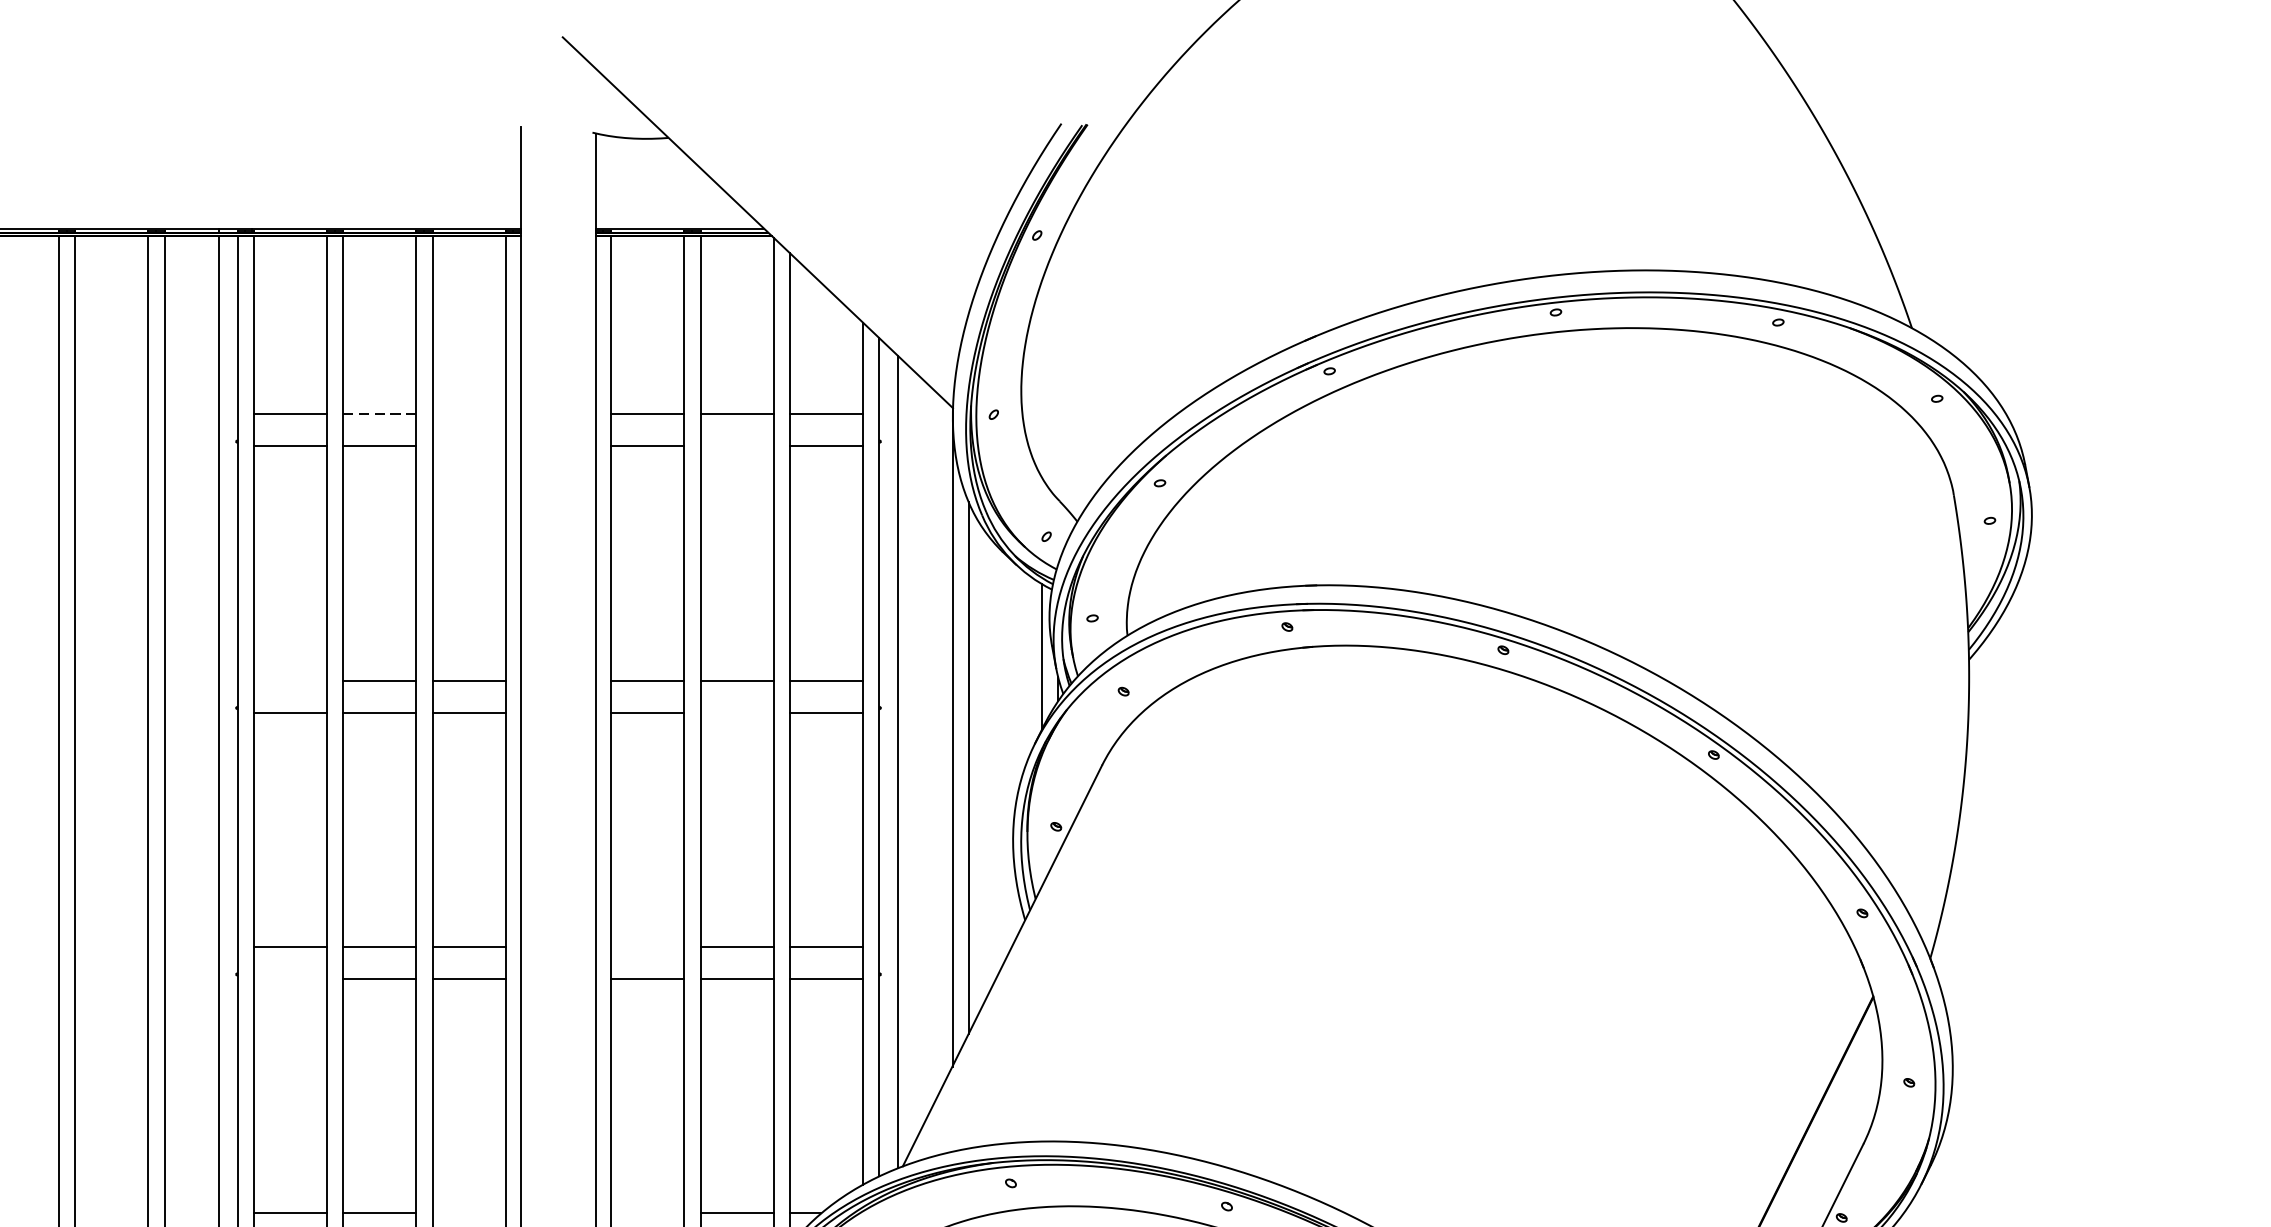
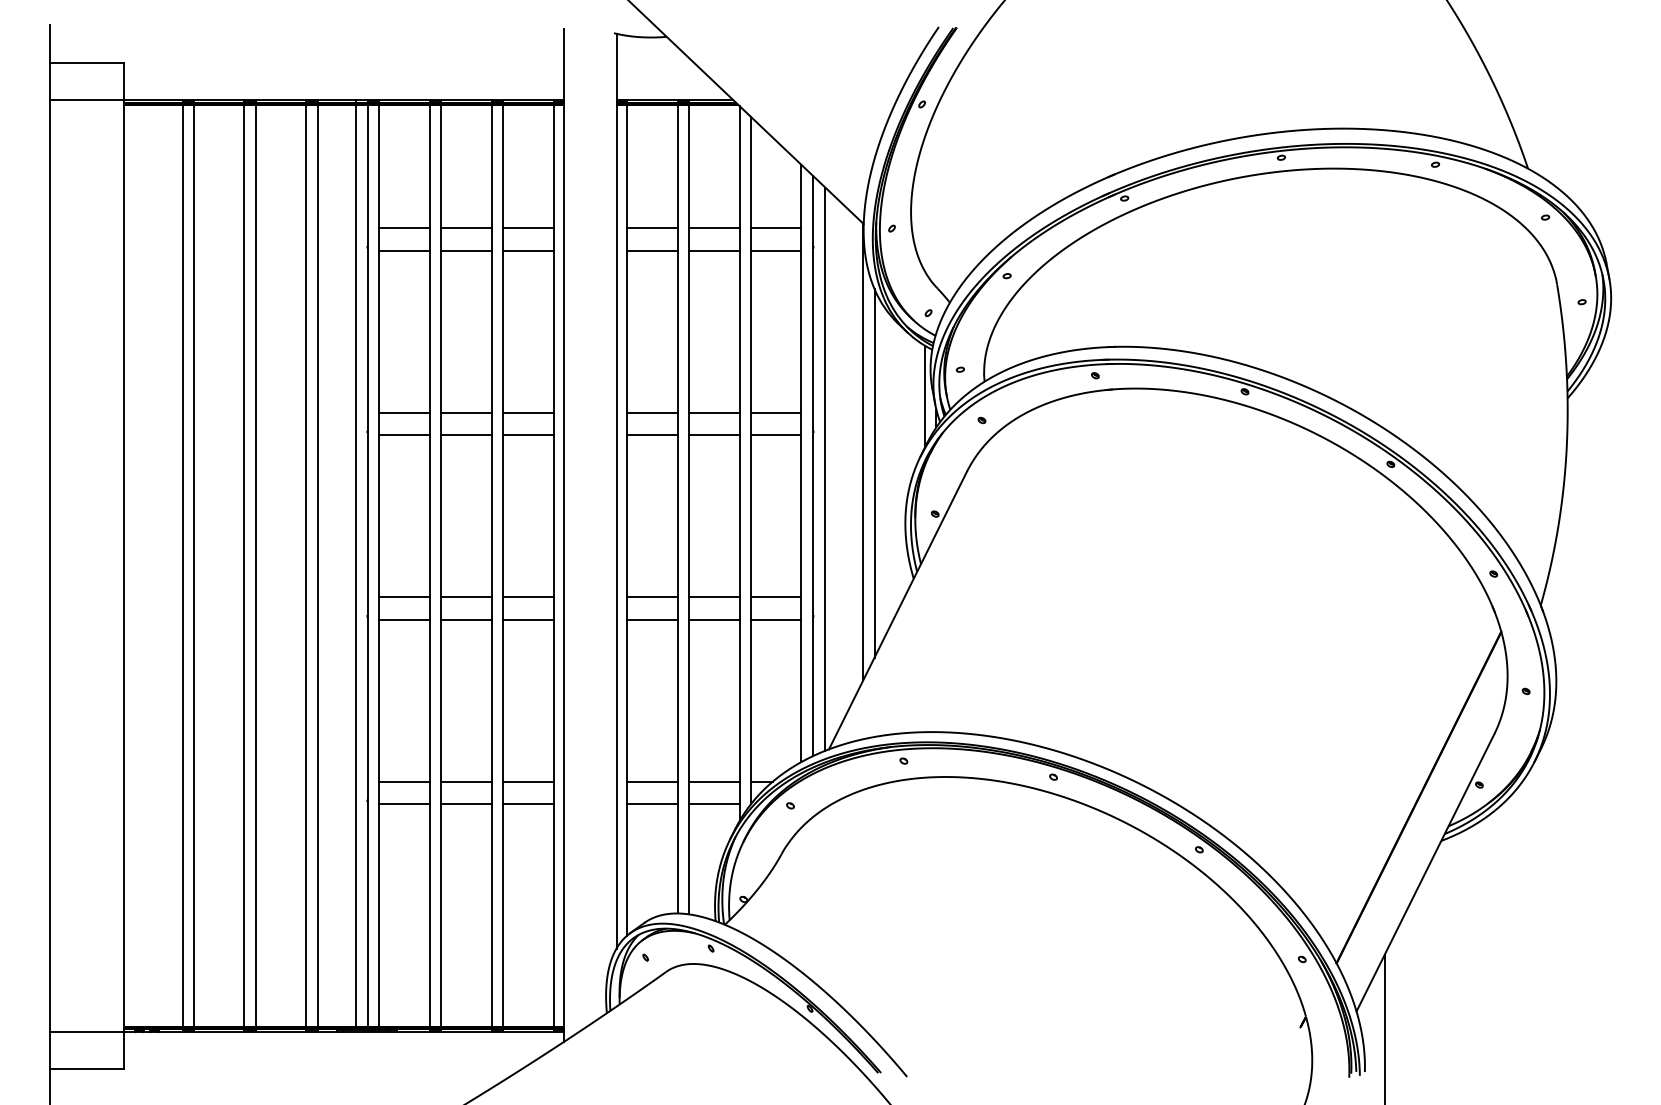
line: (379, 414) -> (466, 228), dashed -> solid
line: (469, 414) -> (528, 228), added
line: (469, 446) -> (528, 250), added
line: (736, 446) -> (713, 250), added
line: (290, 680) -> (404, 412), added
line: (736, 713) -> (713, 435), added
line: (646, 947) -> (651, 597), added
line: (290, 978) -> (404, 619), added
line: (469, 1212) -> (528, 781), added
line: (646, 1212) -> (651, 781), added

